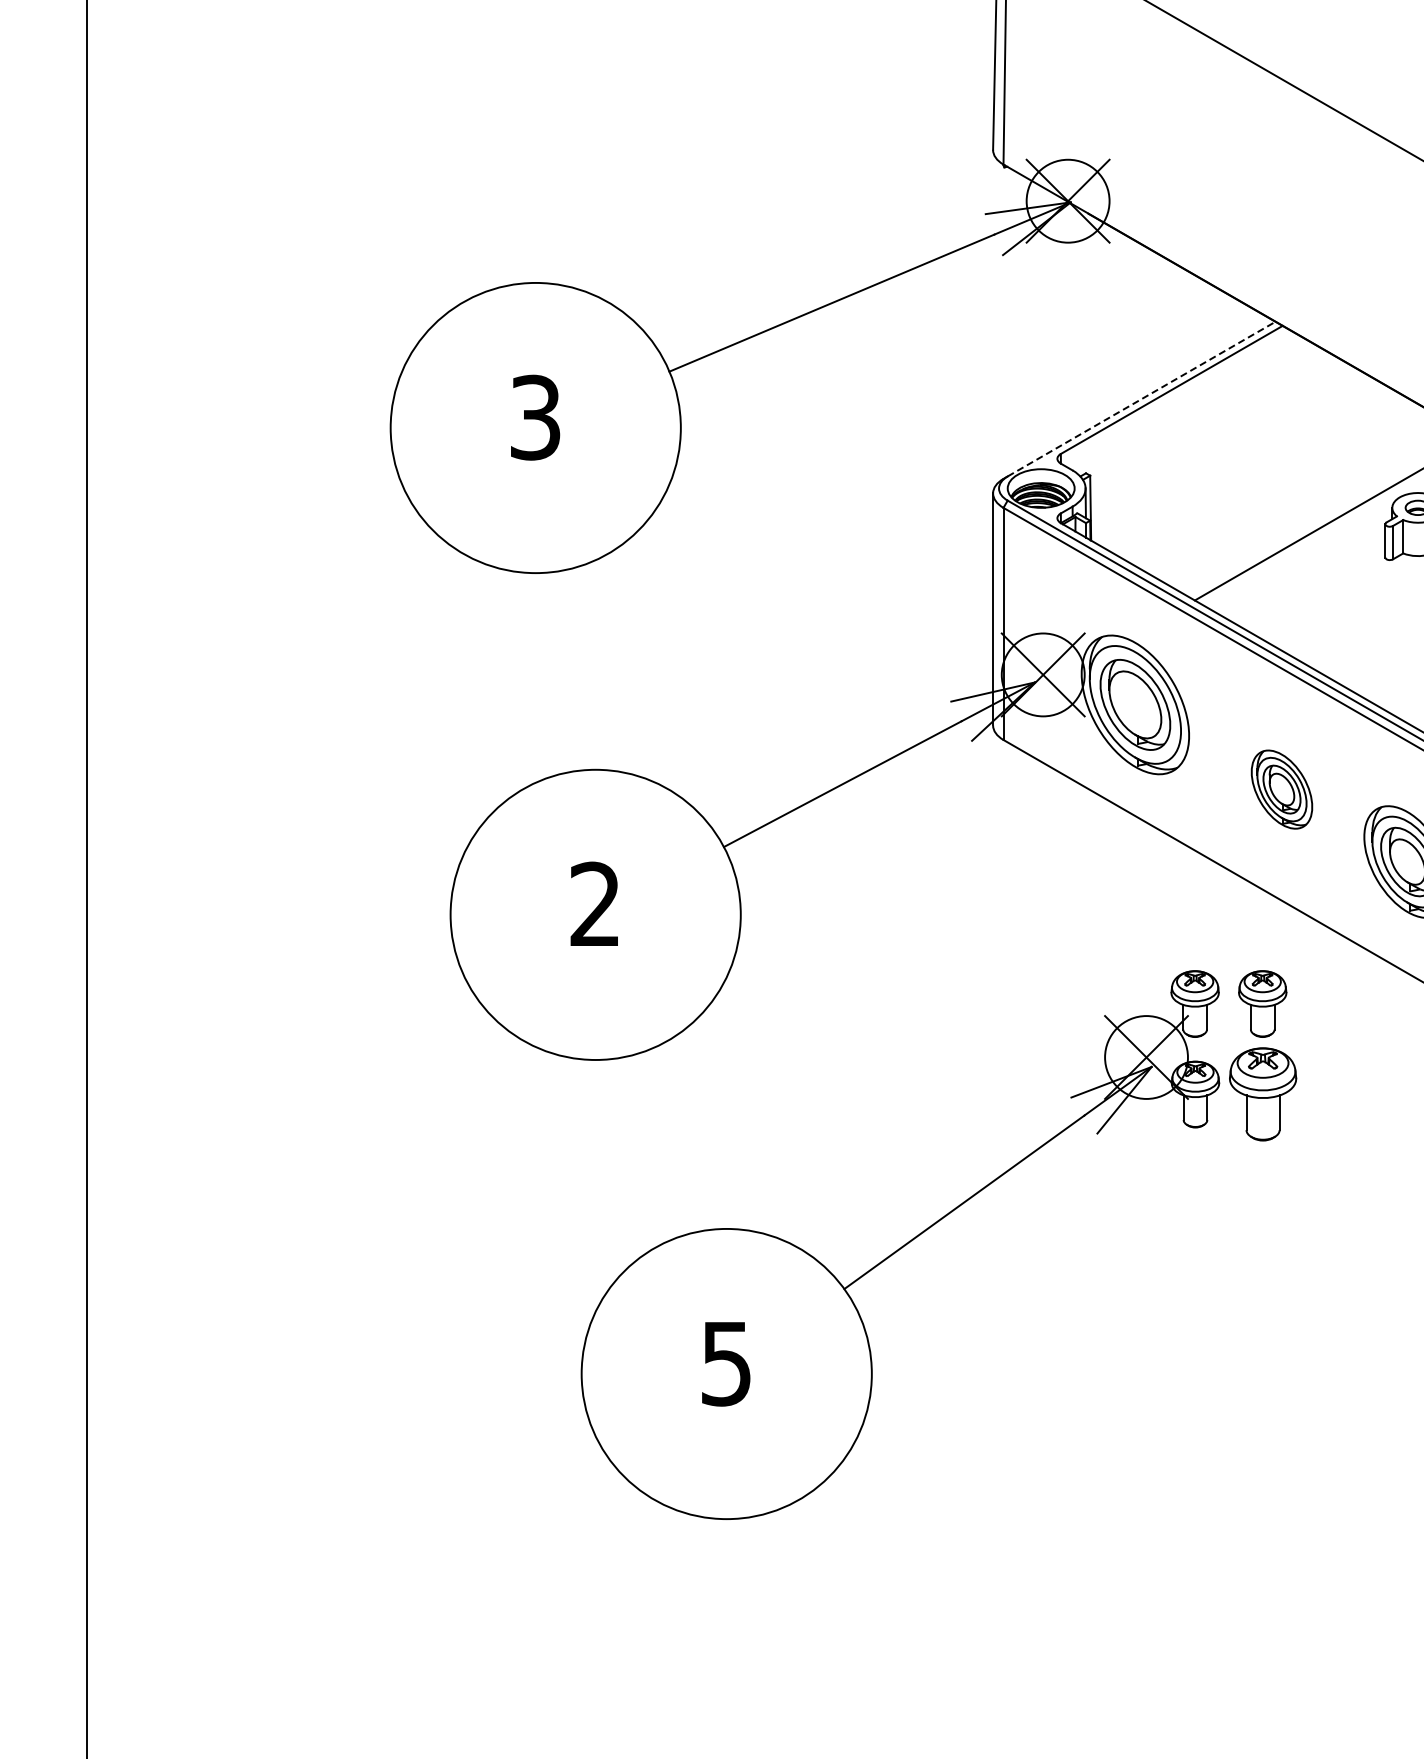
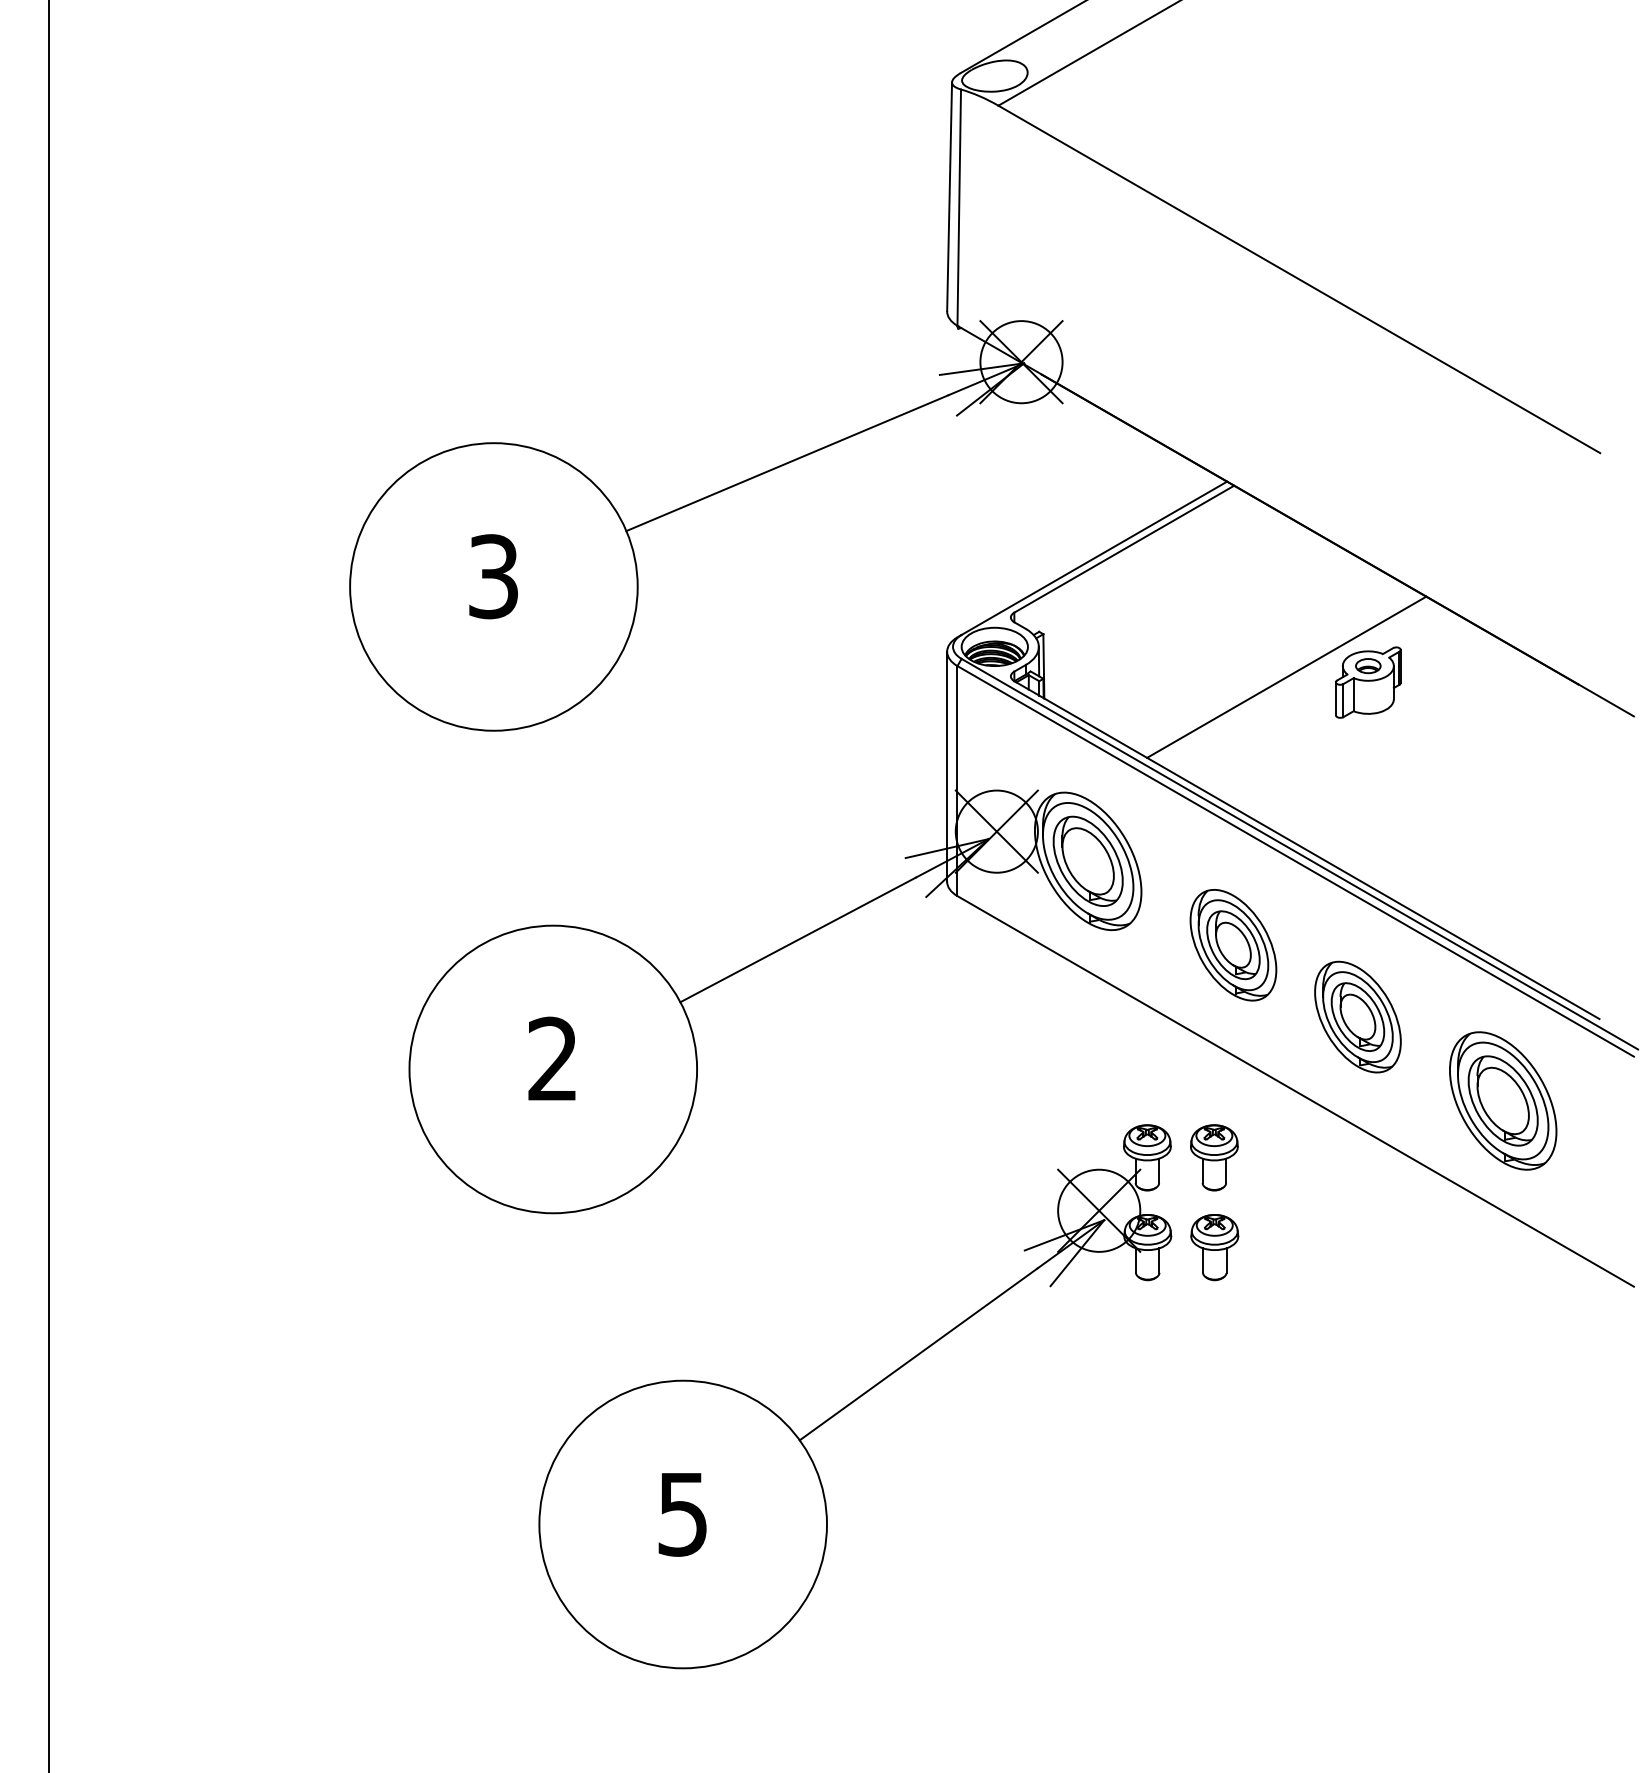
line: (1141, 399) -> (1094, 558), dashed -> solid
part: (1282, 789) -> (1233, 945), size x1.43
part: (1262, 1094) -> (1214, 1247), size x0.71

